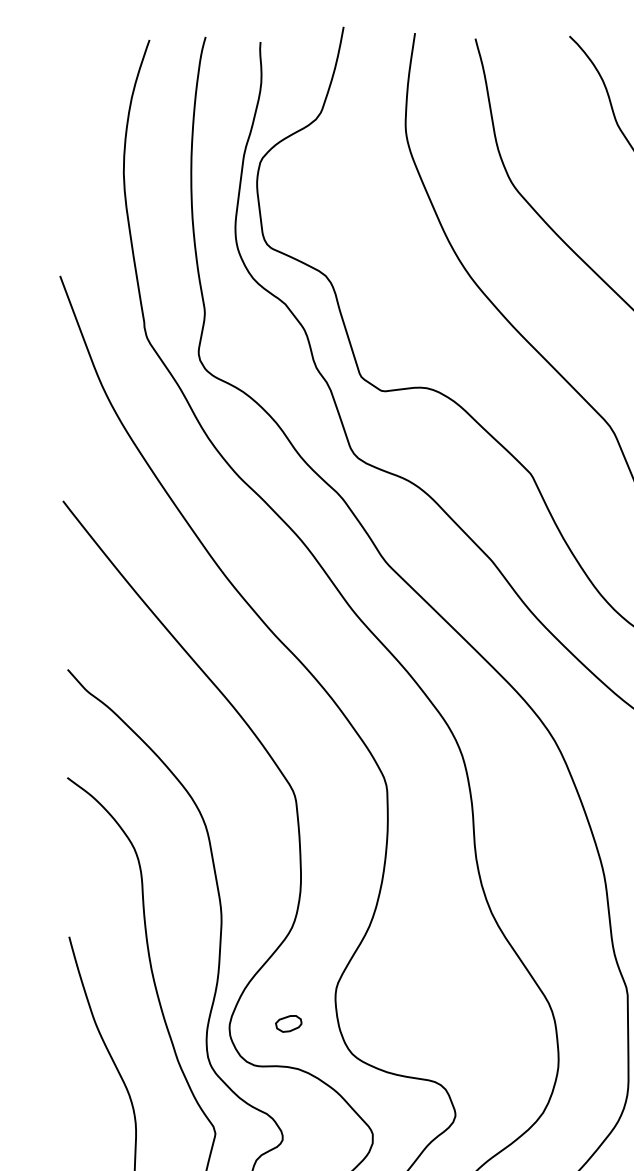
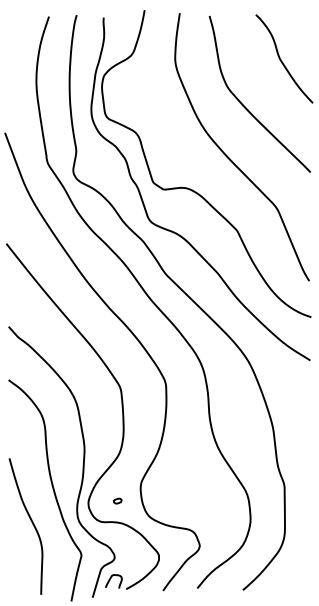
part: (288, 1022) -> (117, 500), size x0.62

